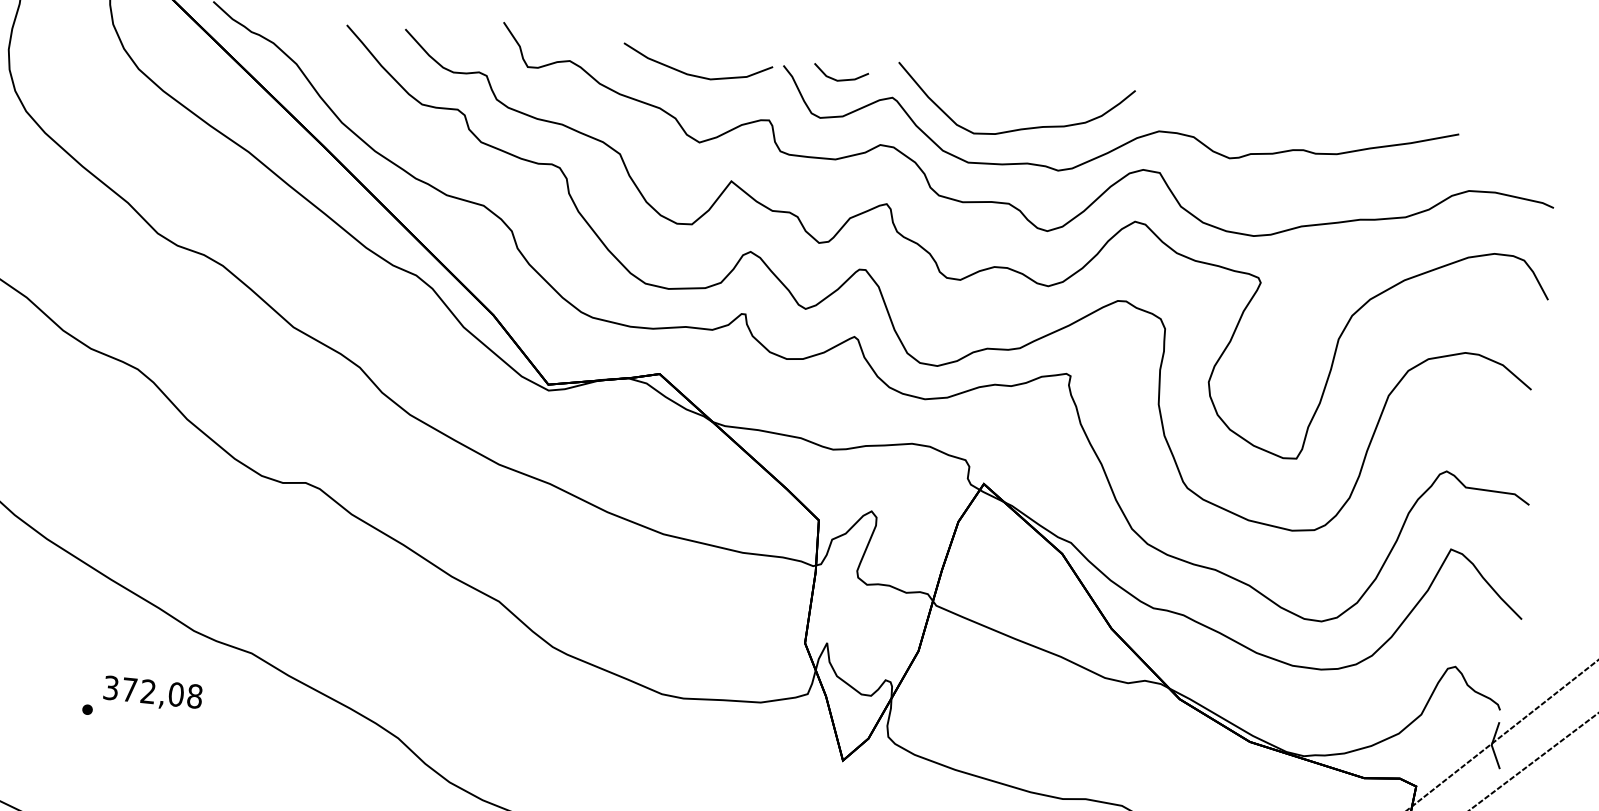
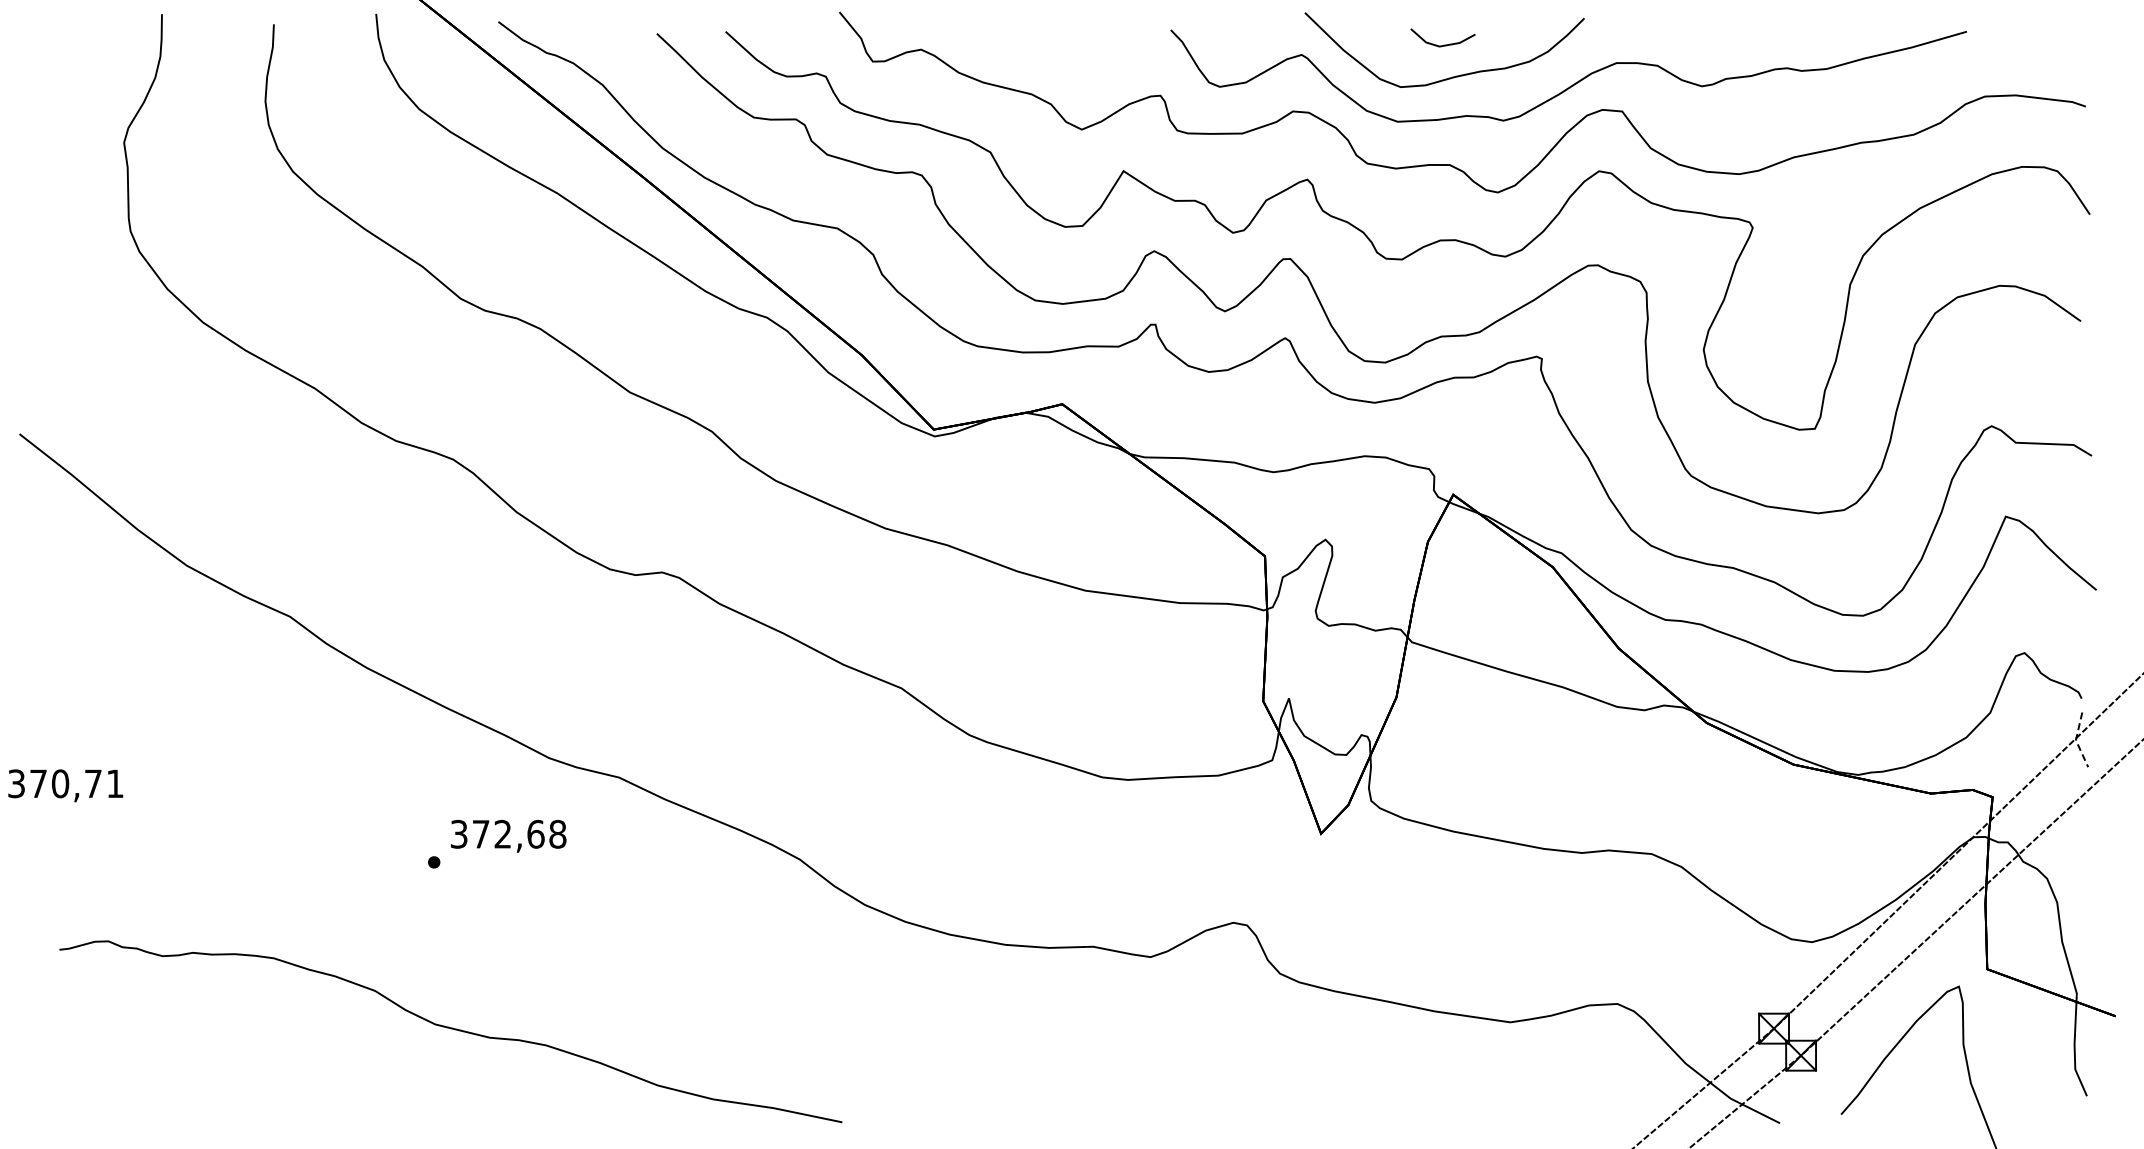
curve: (696, 75) -> (1070, 51), removed
line: (841, 79) -> (1444, 44), moved
text: (176, 693) -> (535, 833), 372,08 -> 372,68
line: (1491, 745) -> (2075, 740), solid -> dashed

